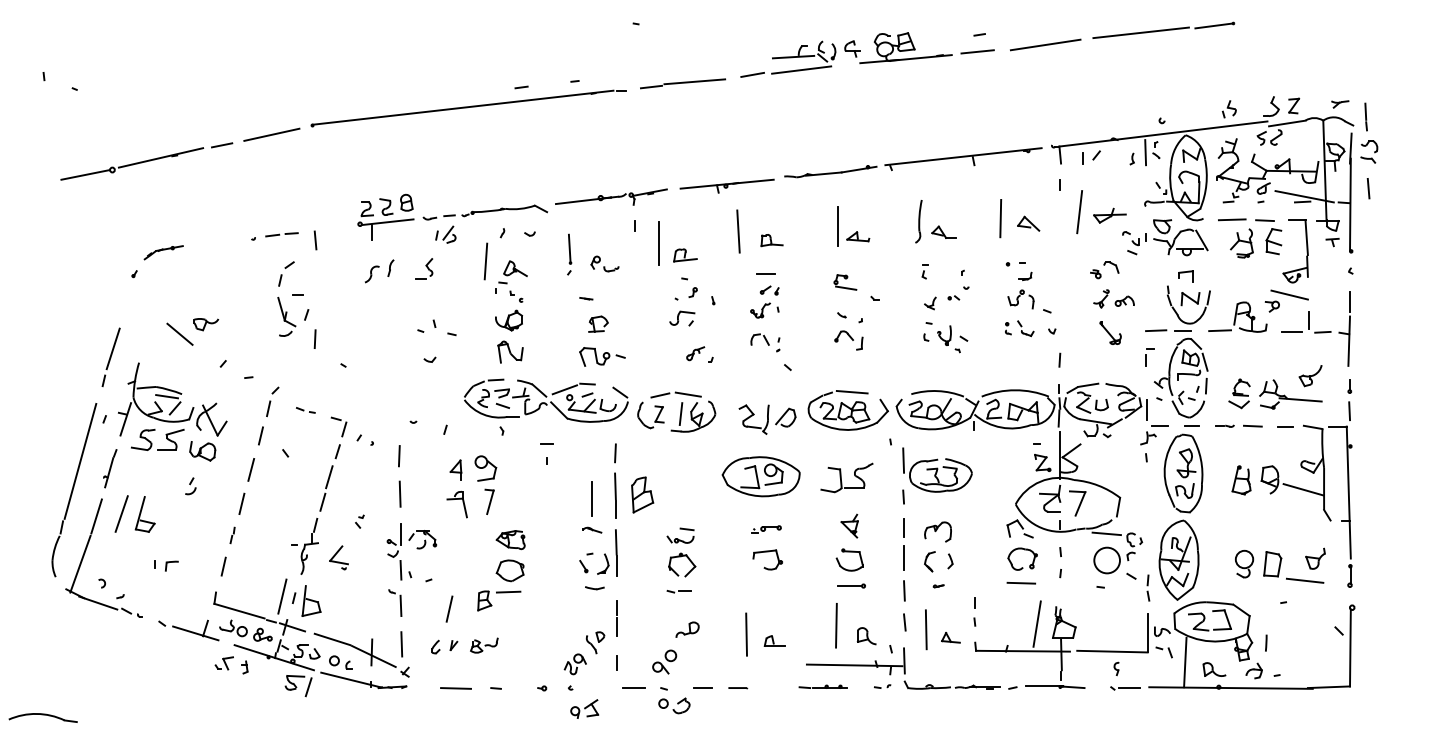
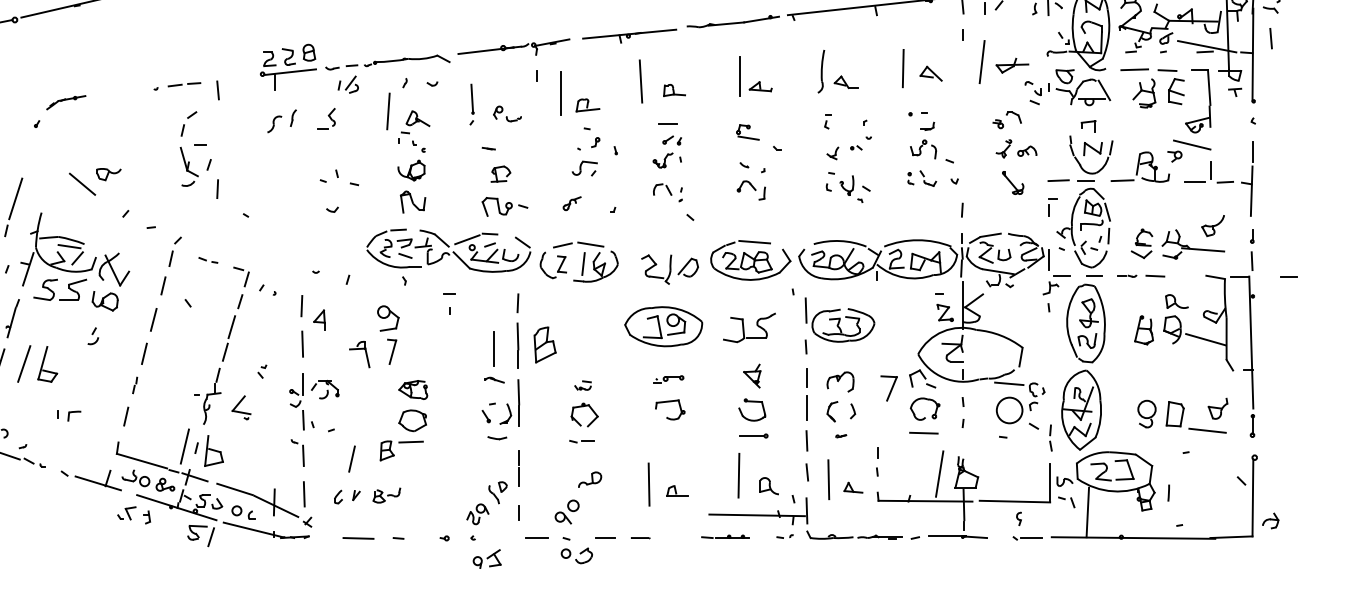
part: (695, 353) -> (572, 203), moved
line: (1285, 426) -> (1289, 276), moved
part: (455, 469) -> (319, 319), moved
part: (1077, 503) -> (889, 388), moved
part: (680, 535) -> (583, 385), size x0.6
part: (1214, 669) -> (1177, 301), moved
part: (1253, 670) -> (1270, 520), moved

